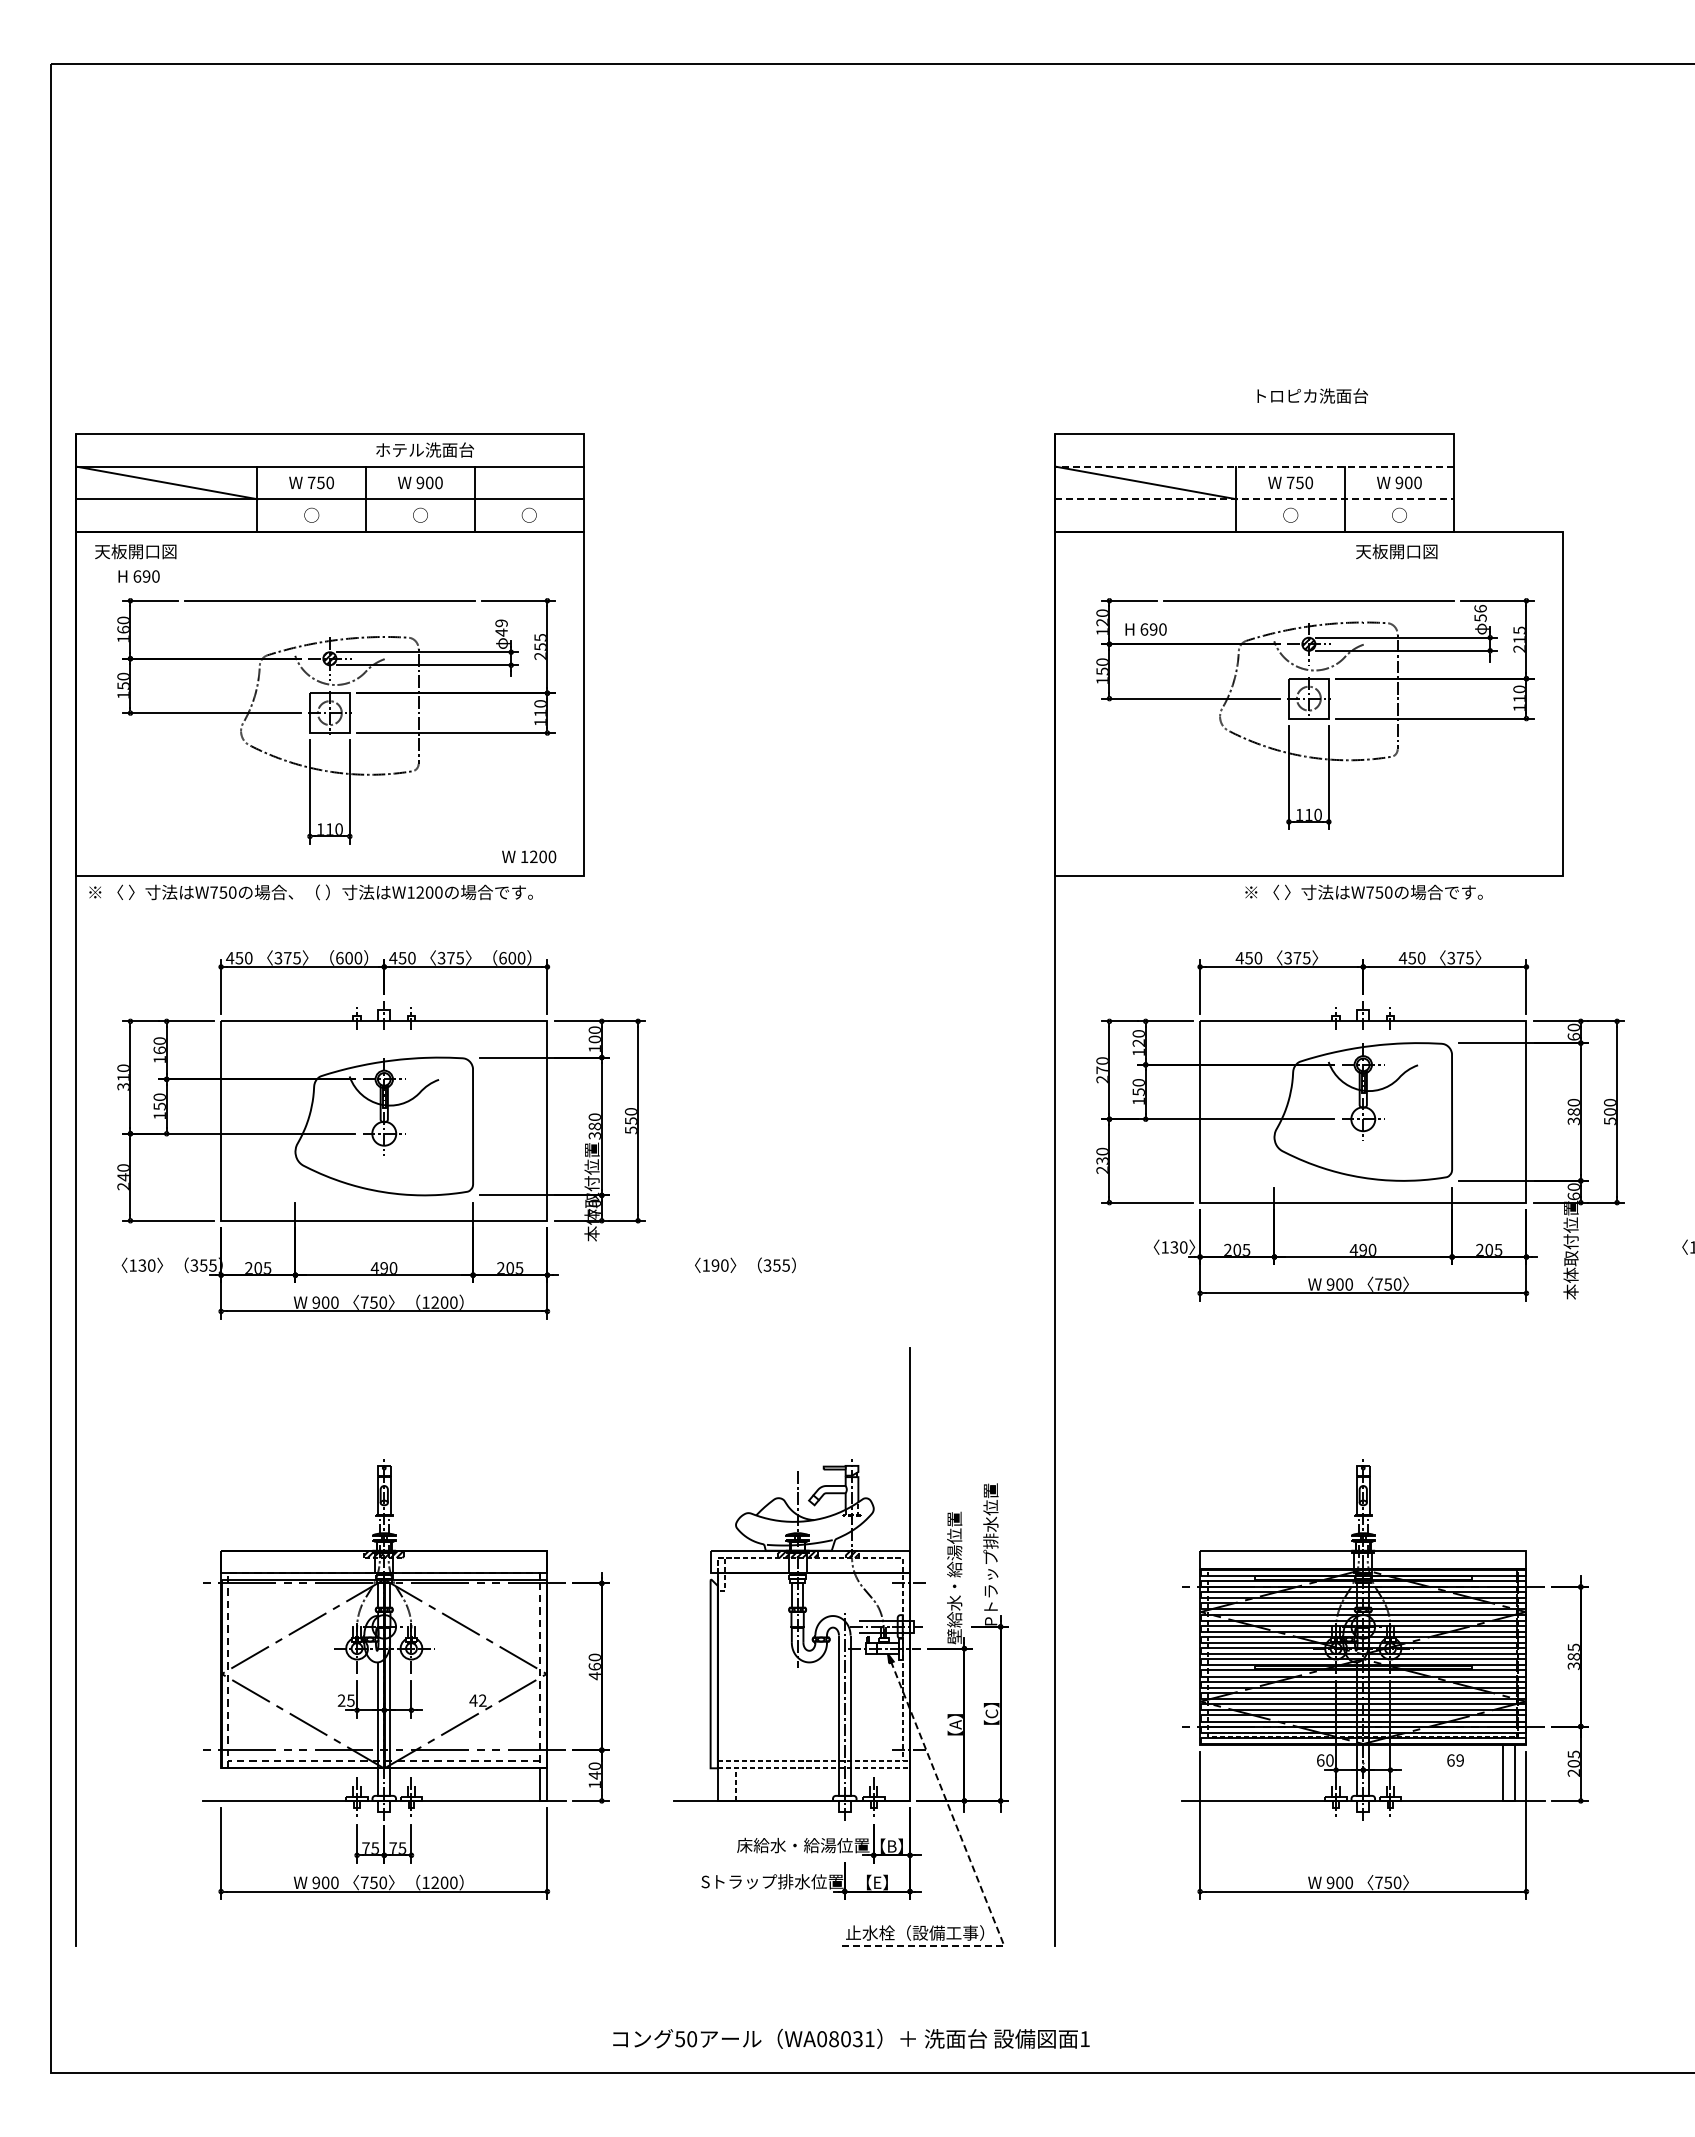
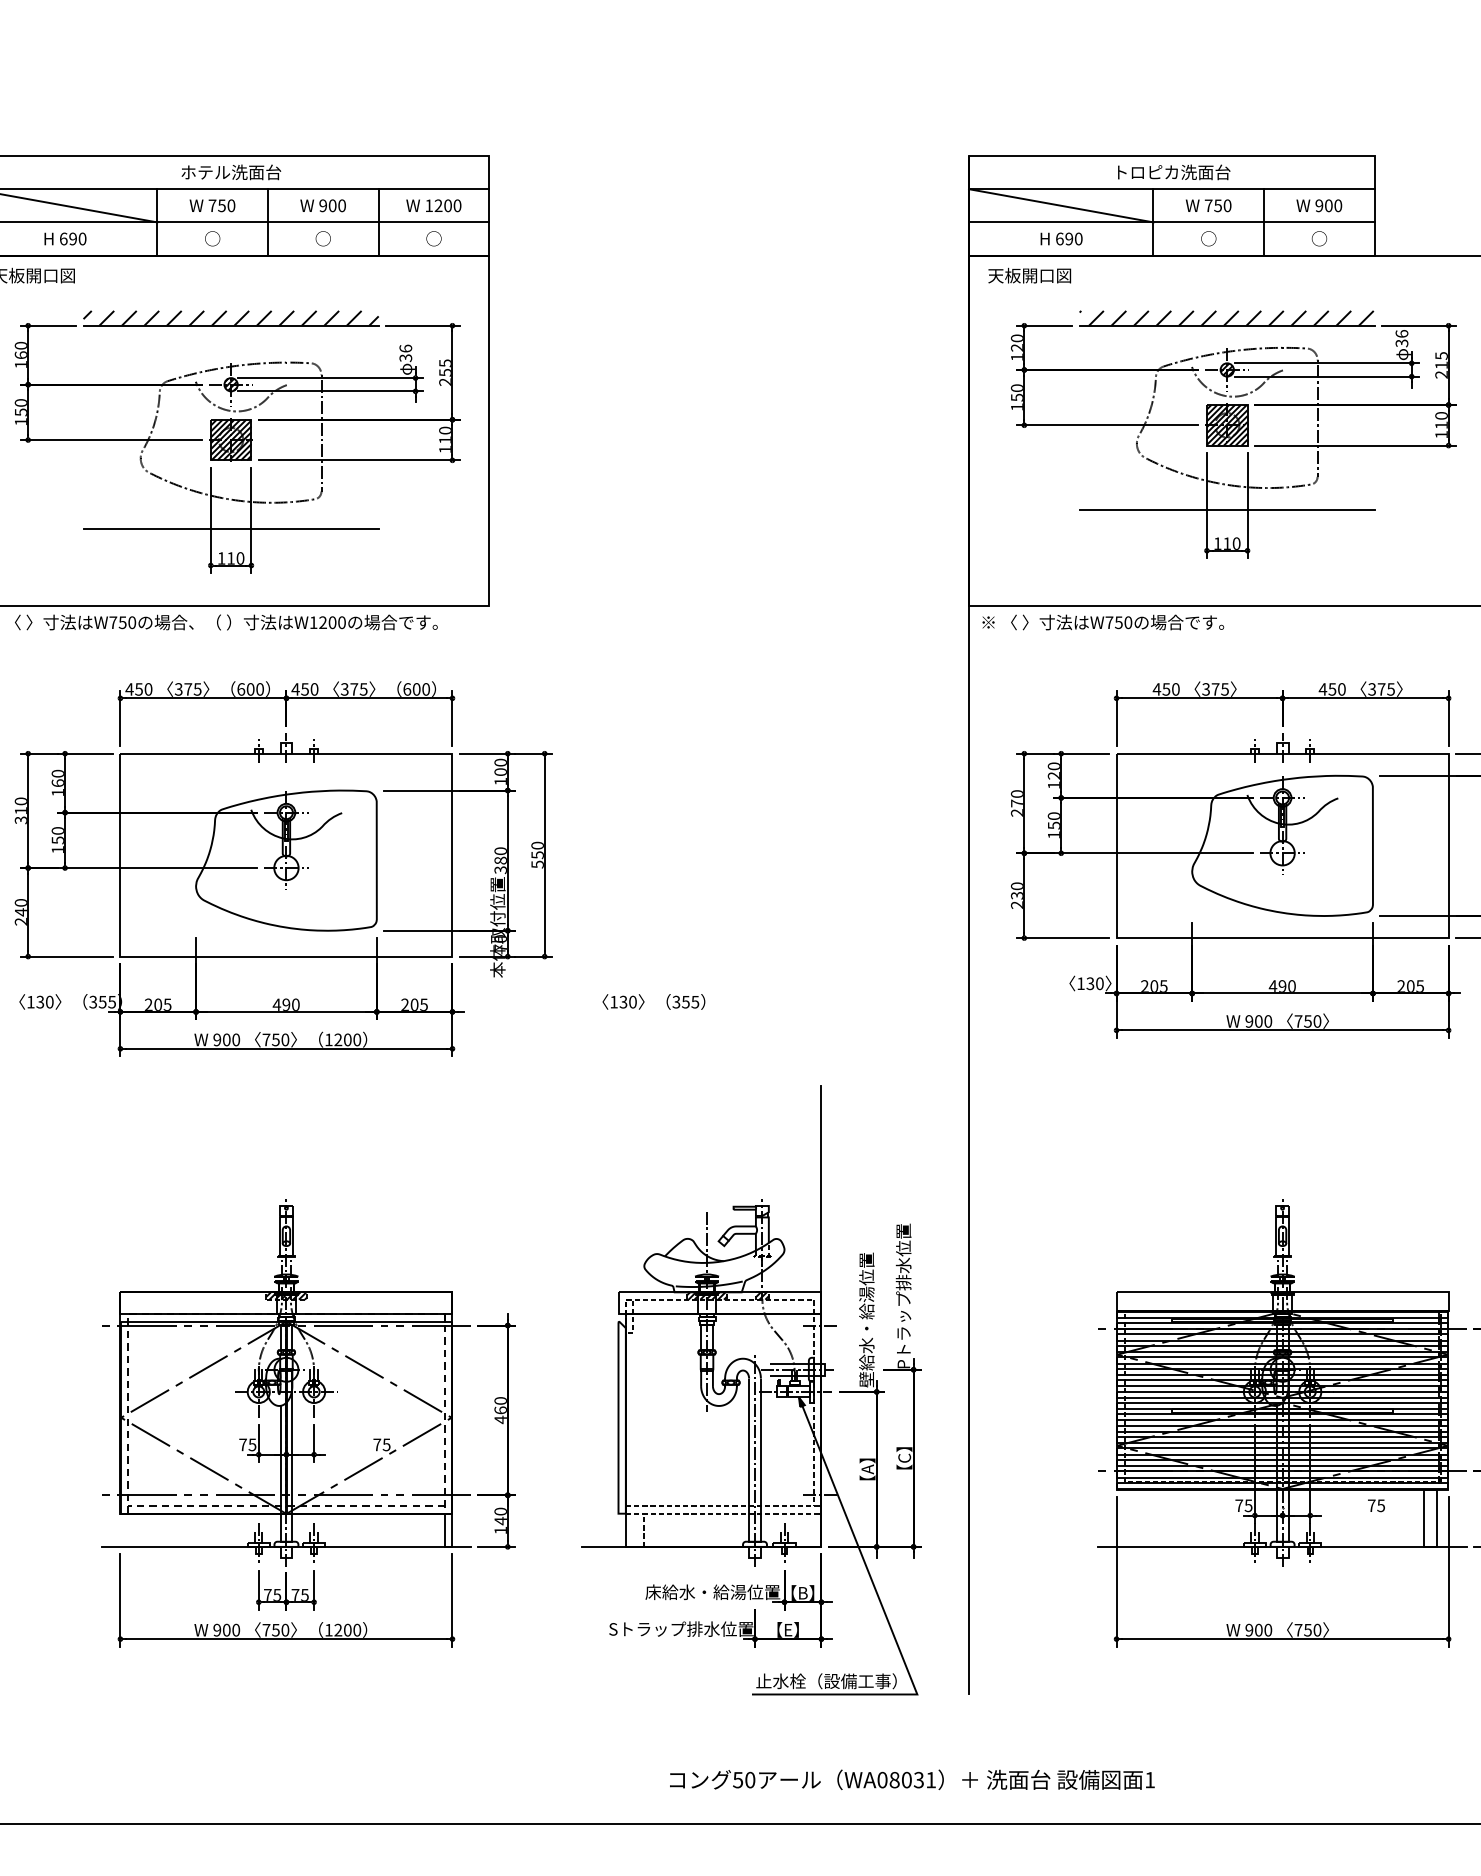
text: (1312, 395) -> (1173, 171), moved
text: (424, 449) -> (230, 171), moved
line: (1254, 466) -> (1171, 189), dashed -> solid
line: (1255, 499) -> (1172, 222), dashed -> solid
text: (1396, 551) -> (1029, 275), moved
text: (138, 576) -> (64, 238), moved
hatch: (329, 593) -> (230, 318), added
hatch: (1307, 593) -> (1225, 318), added
text: (1479, 617) -> (1400, 342), 56 -> 36
text: (501, 627) -> (405, 352), 49 -> 36
text: (1145, 629) -> (1060, 238), moved
hatch: (1308, 698) -> (1226, 425), added
hatch: (329, 713) -> (230, 440), added
line: (1308, 782) -> (1226, 510), added
line: (329, 800) -> (230, 528), added
text: (529, 856) -> (434, 205), moved
text: (1363, 892) -> (1102, 622), moved
text: (715, 1265) -> (623, 1002), 190 -> 130
text: (341, 1700) -> (242, 1444), 25 -> 75
text: (477, 1700) -> (381, 1444), 42 -> 75
text: (1325, 1760) -> (1244, 1505), 60 -> 75
text: (1455, 1760) -> (1376, 1505), 69 -> 75
line: (976, 1875) -> (889, 1622), dashed -> solid
text: (851, 2038) -> (912, 1779), moved

